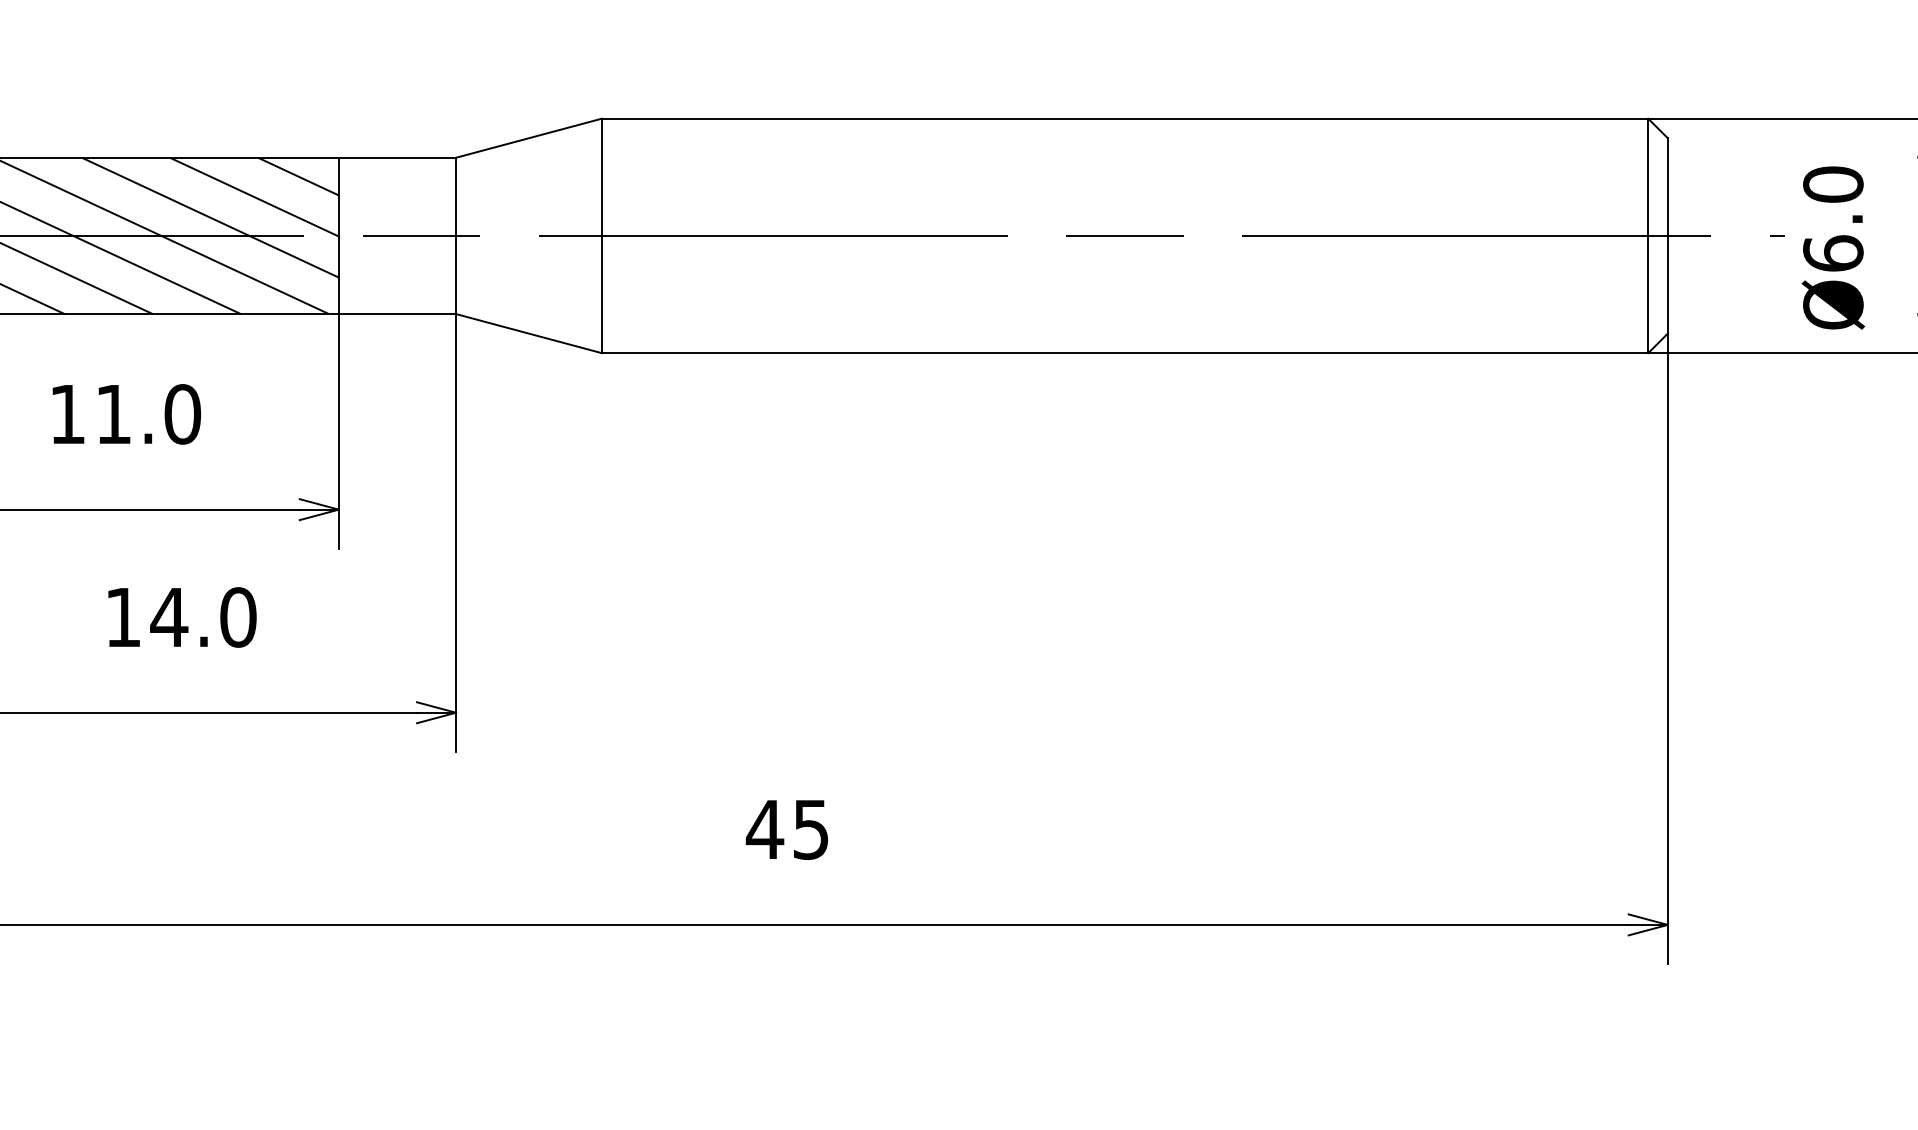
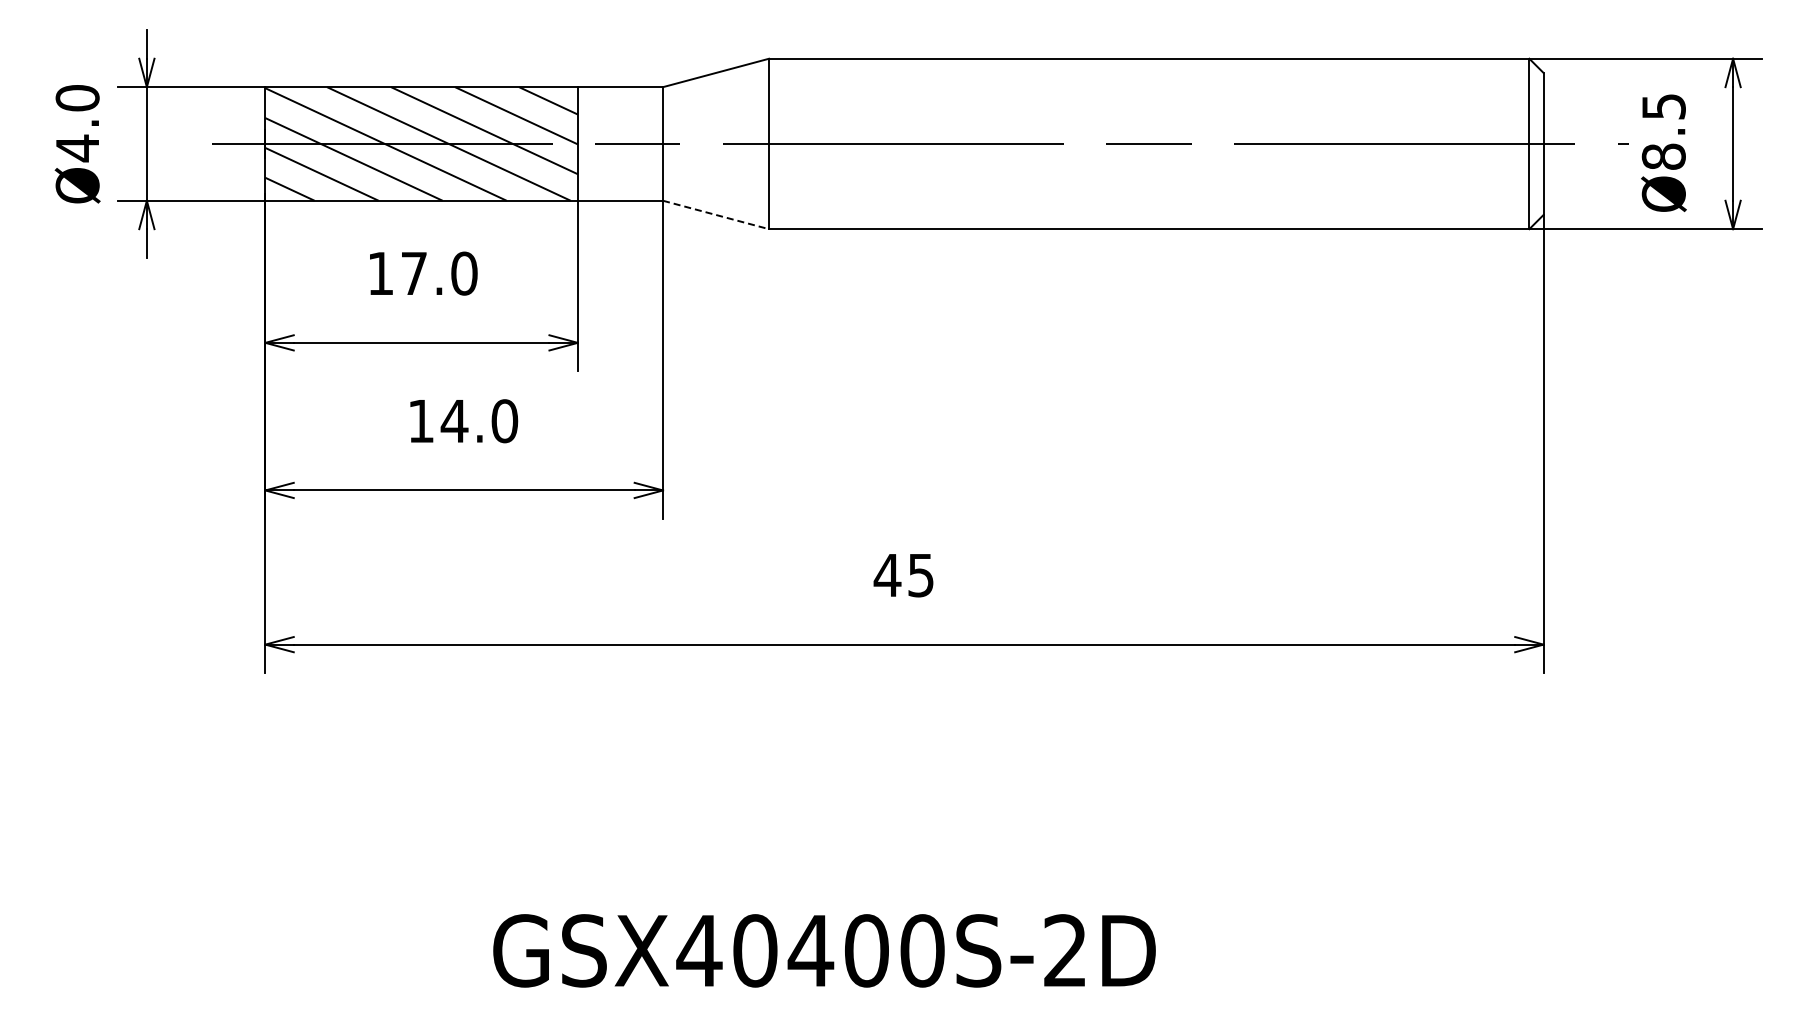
text: (1832, 218) -> (1663, 131), Ø6.0 -> Ø8.5
line: (529, 332) -> (716, 214), solid -> dashed
text: (114, 414) -> (414, 273), 11.0 -> 17.0

